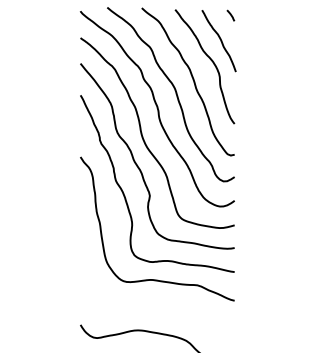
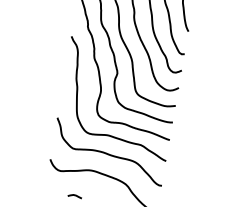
curve: (157, 304) -> (109, 154), added

